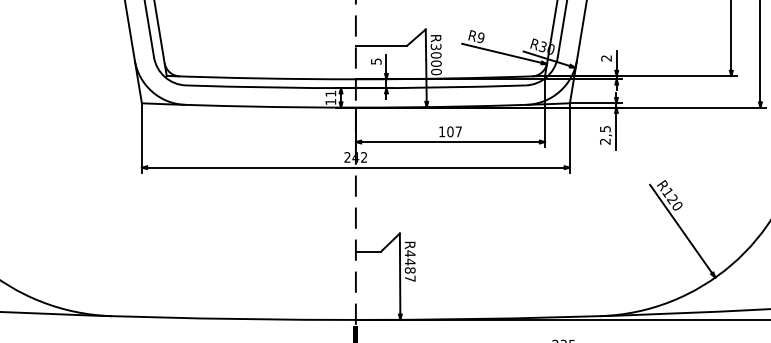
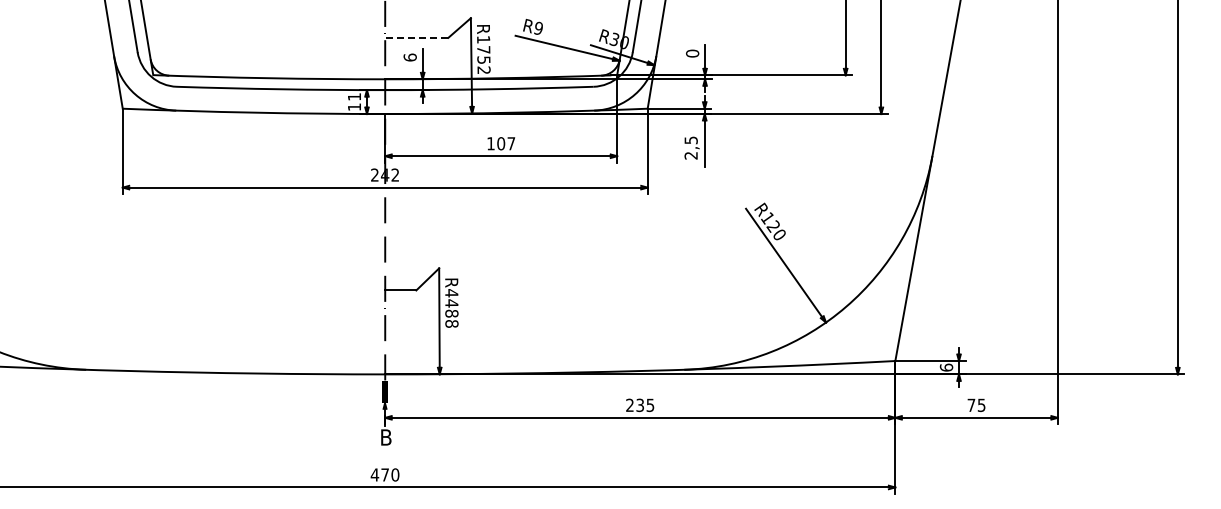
line: (381, 45) -> (416, 37), solid -> dashed
text: (606, 58) -> (692, 53), 2 -> 0
text: (436, 59) -> (483, 55), R3000 -> R1752
text: (375, 61) -> (409, 57), 5 -> 6
text: (409, 278) -> (451, 323), R4487 -> R4488

